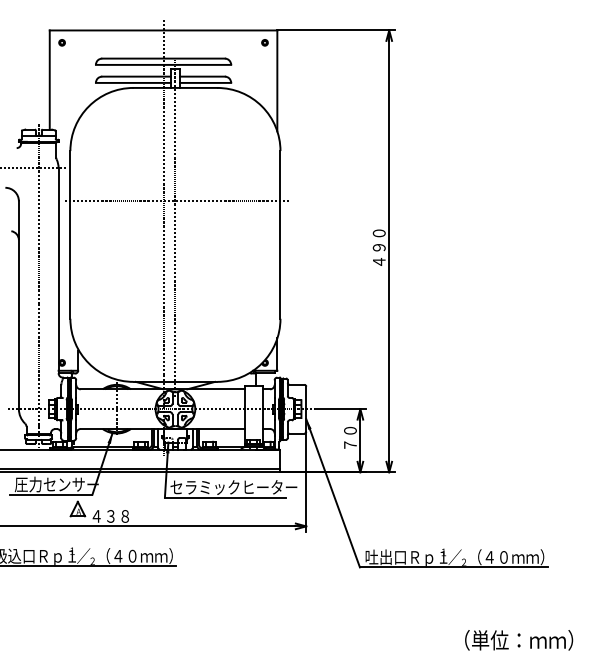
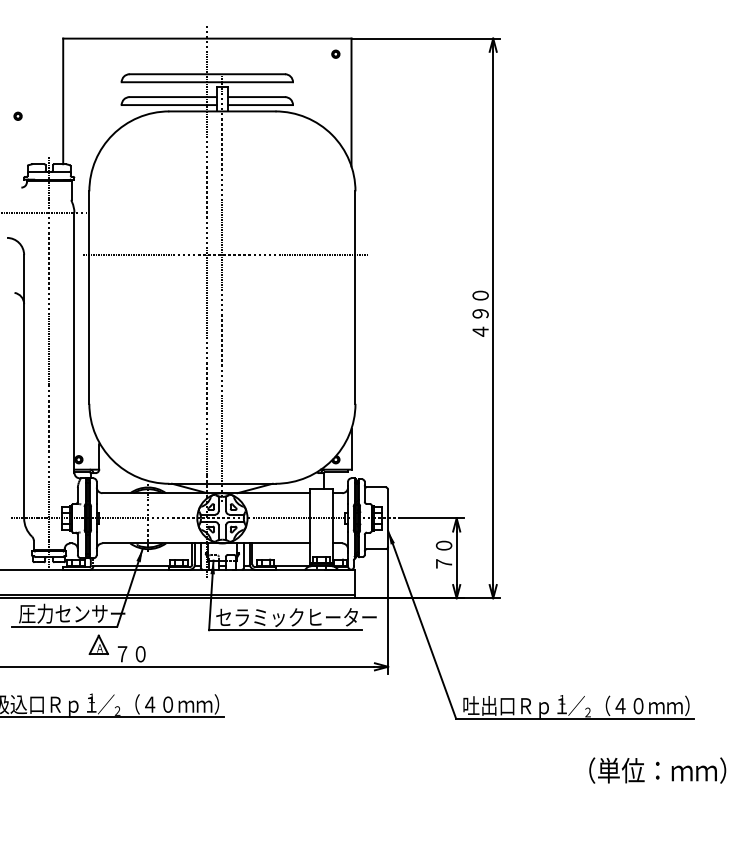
part: (61, 42) -> (17, 115), moved
text: (110, 516) -> (140, 654), ４３８ -> ７０
text: (519, 640) -> (658, 770), moved

